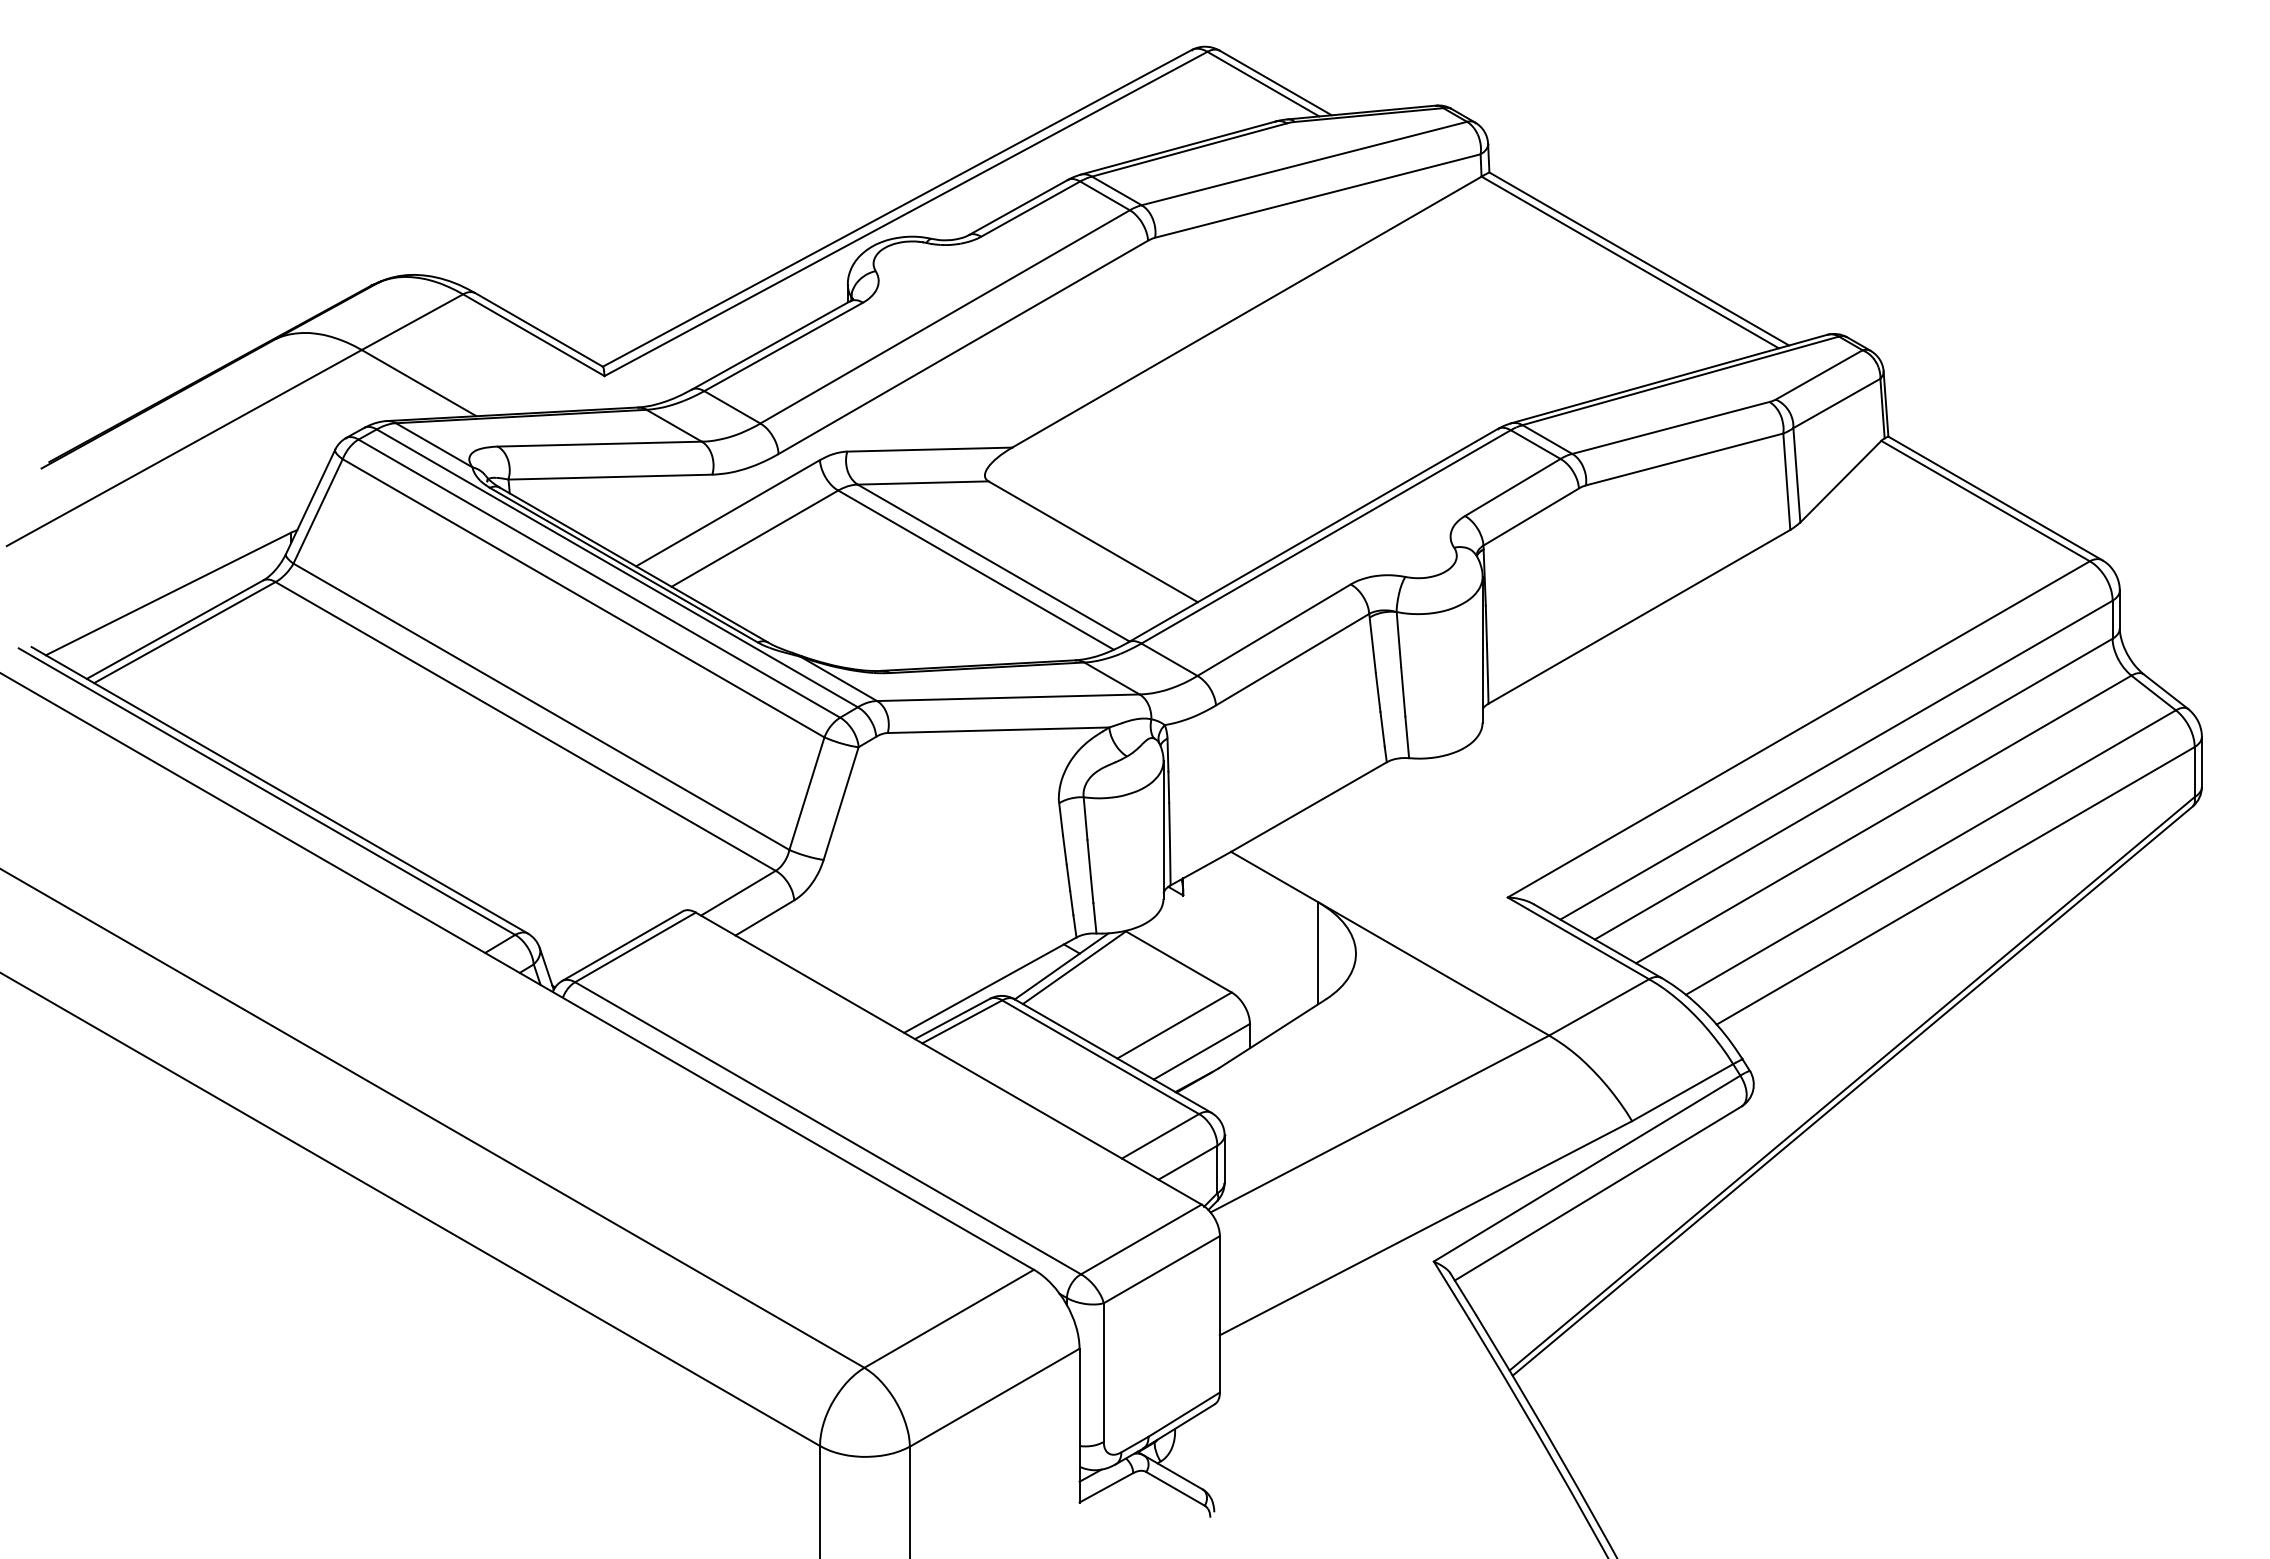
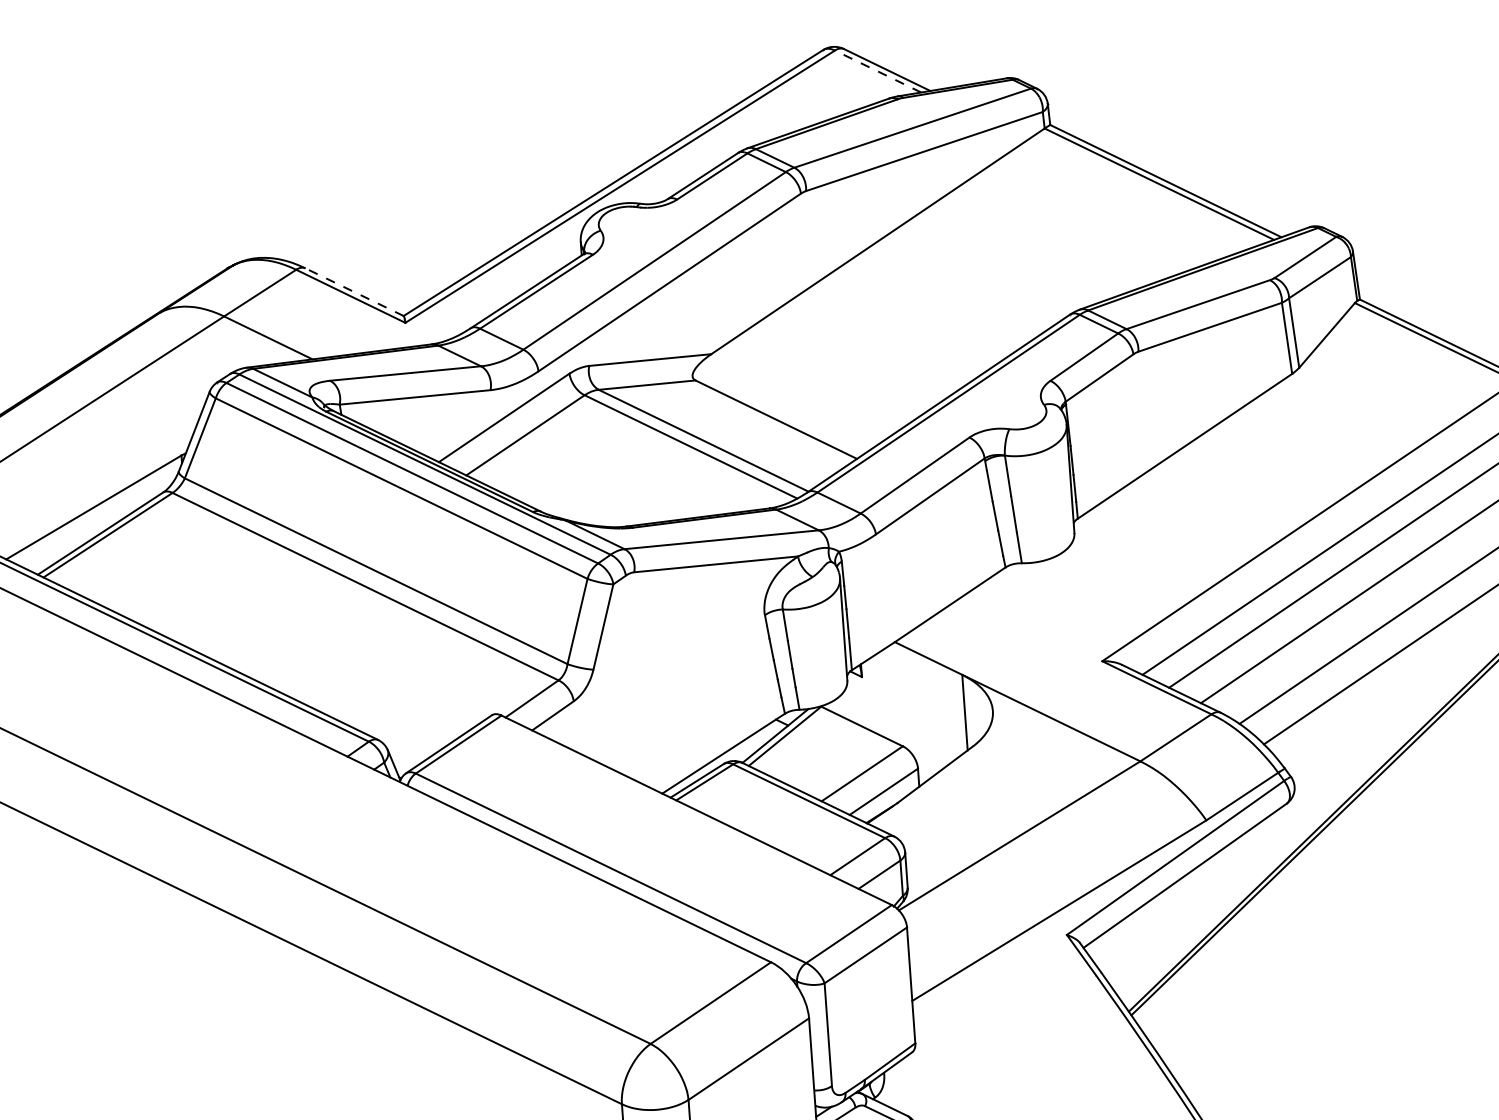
line: (1263, 84) -> (878, 71), solid -> dashed
line: (539, 330) -> (354, 292), solid -> dashed

